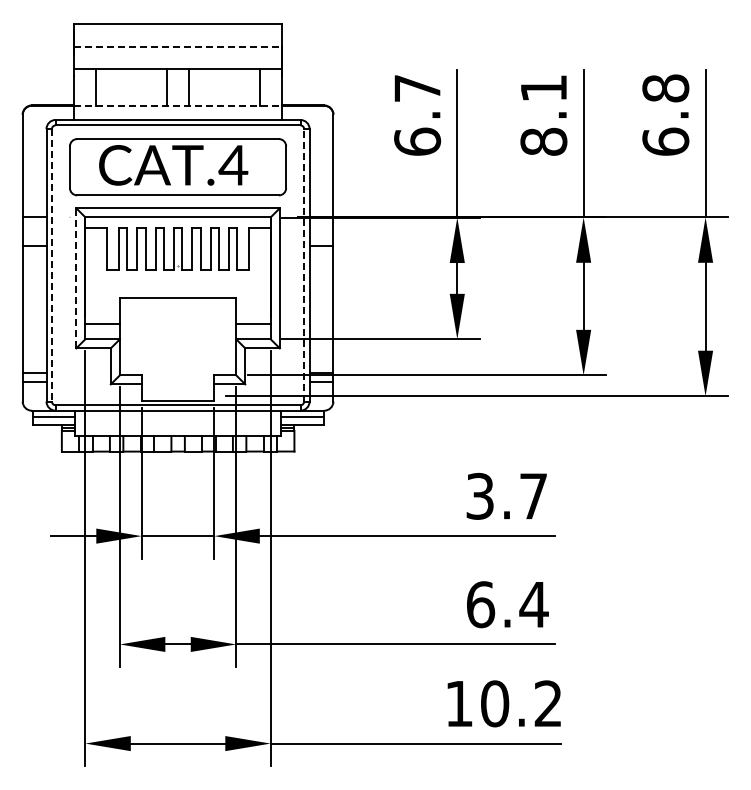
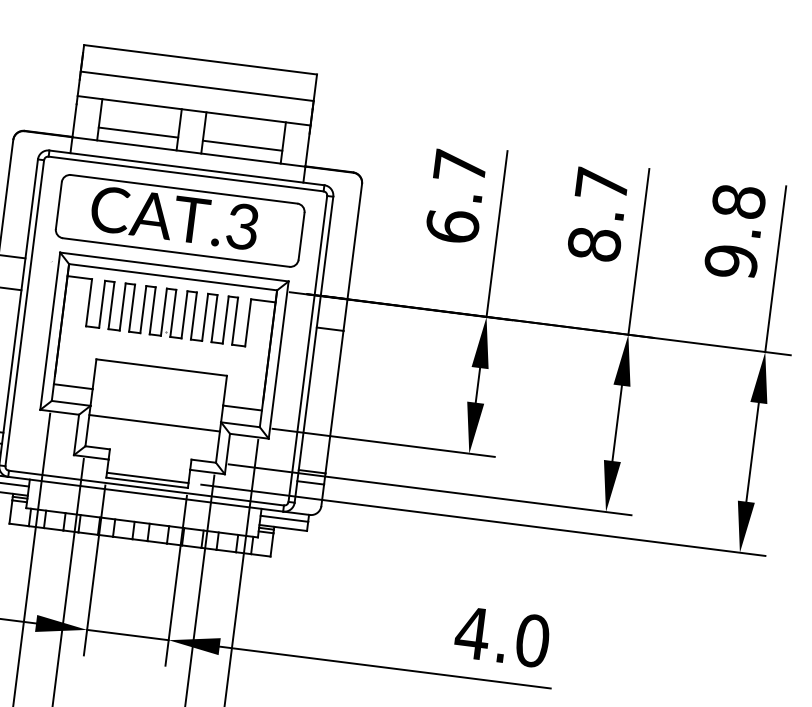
line: (178, 47) -> (197, 86), dashed -> solid
text: (543, 88) -> (601, 184), 8.1 -> 8.7
line: (131, 94) -> (138, 132), added
line: (224, 94) -> (242, 145), added
line: (178, 105) -> (189, 151), dashed -> solid
text: (665, 141) -> (731, 261), 6.8 -> 9.8
text: (233, 165) -> (242, 226), CAT.4 -> CAT.3
line: (304, 264) -> (308, 348), dashed -> solid
line: (51, 265) -> (24, 313), dashed -> solid
line: (76, 277) -> (50, 330), dashed -> solid
line: (177, 347) -> (154, 423), added
line: (177, 396) -> (147, 478), added
text: (506, 495) -> (502, 636), 3.7 -> 4.0

